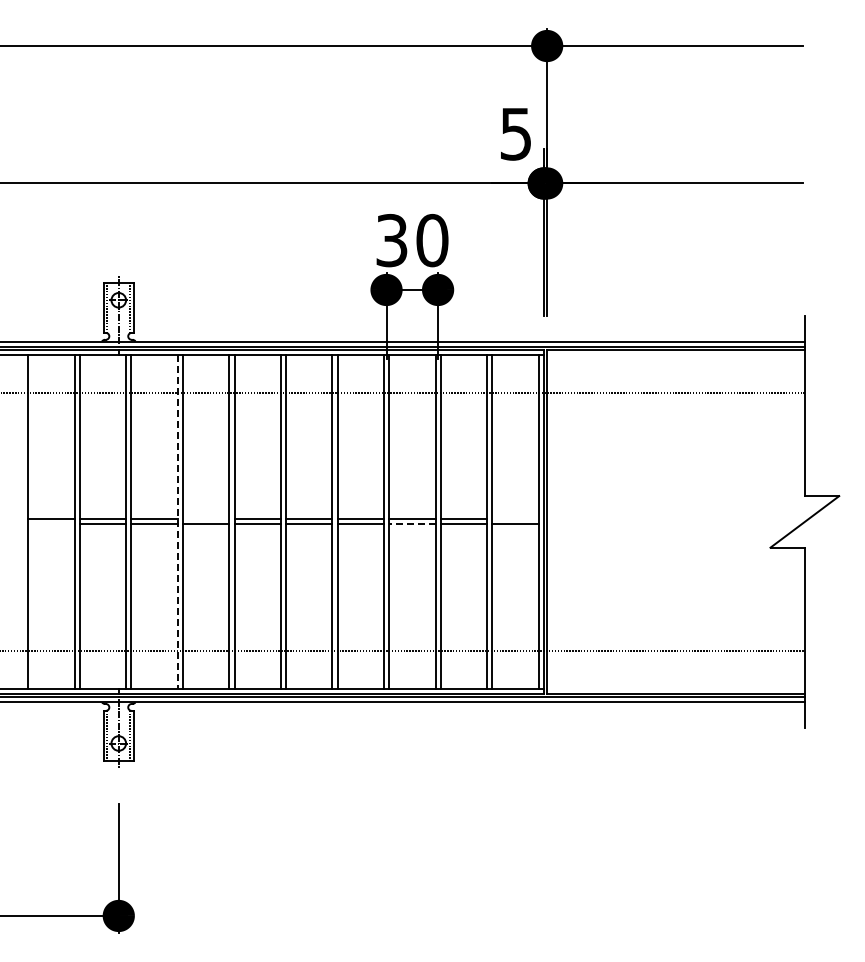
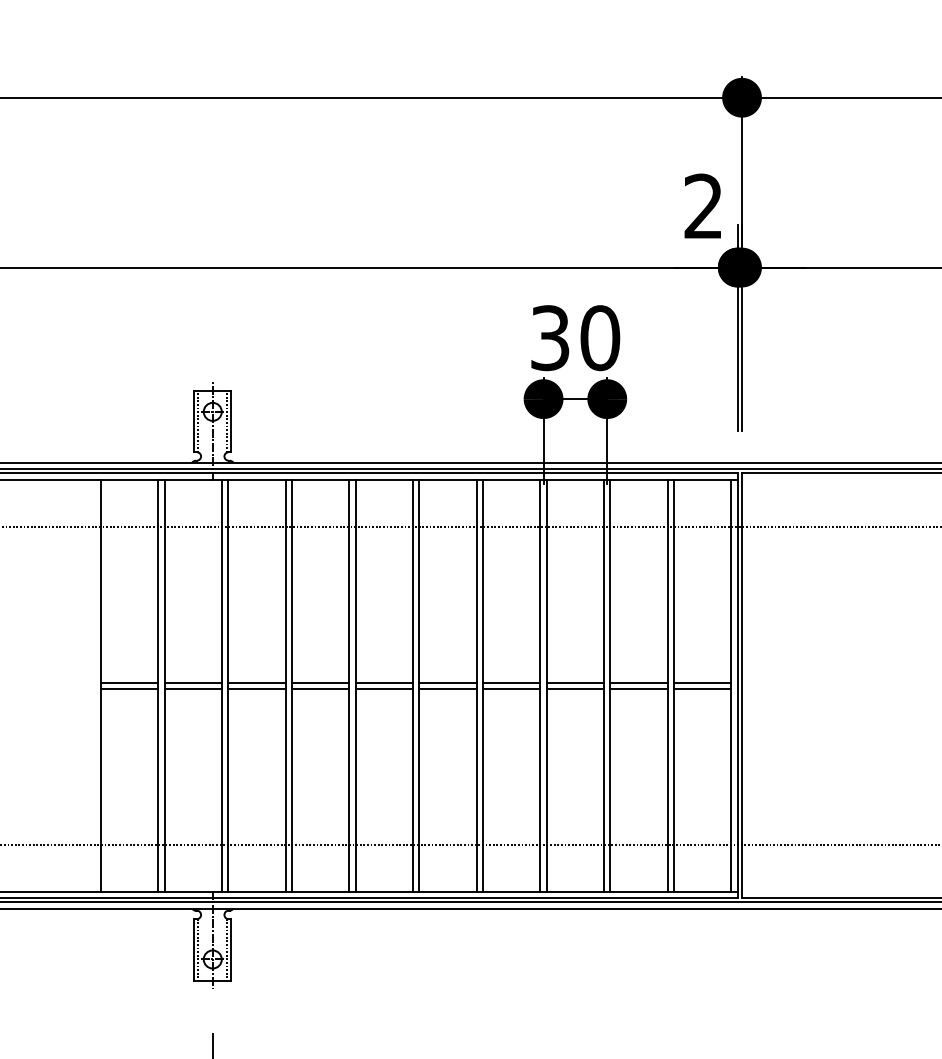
text: (515, 133) -> (702, 205), 5 -> 2
line: (205, 519) -> (319, 682), added
line: (515, 519) -> (702, 682), added
line: (177, 521) -> (285, 685), dashed -> solid
line: (51, 524) -> (129, 688), added
line: (411, 524) -> (574, 688), dashed -> solid

